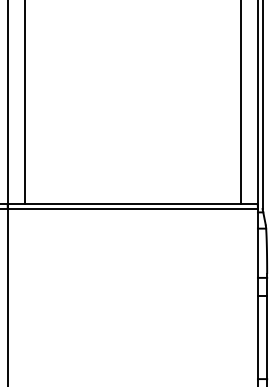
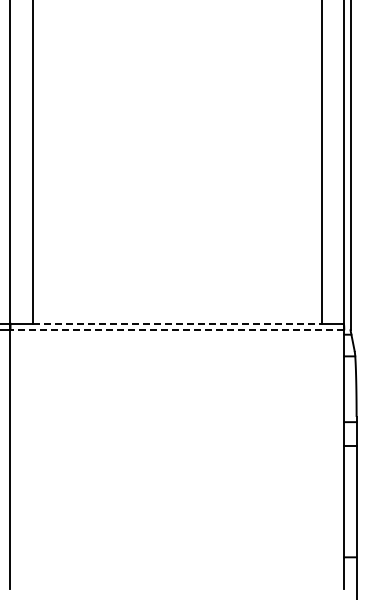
line: (133, 204) -> (177, 323), solid -> dashed
line: (133, 209) -> (177, 330), solid -> dashed

